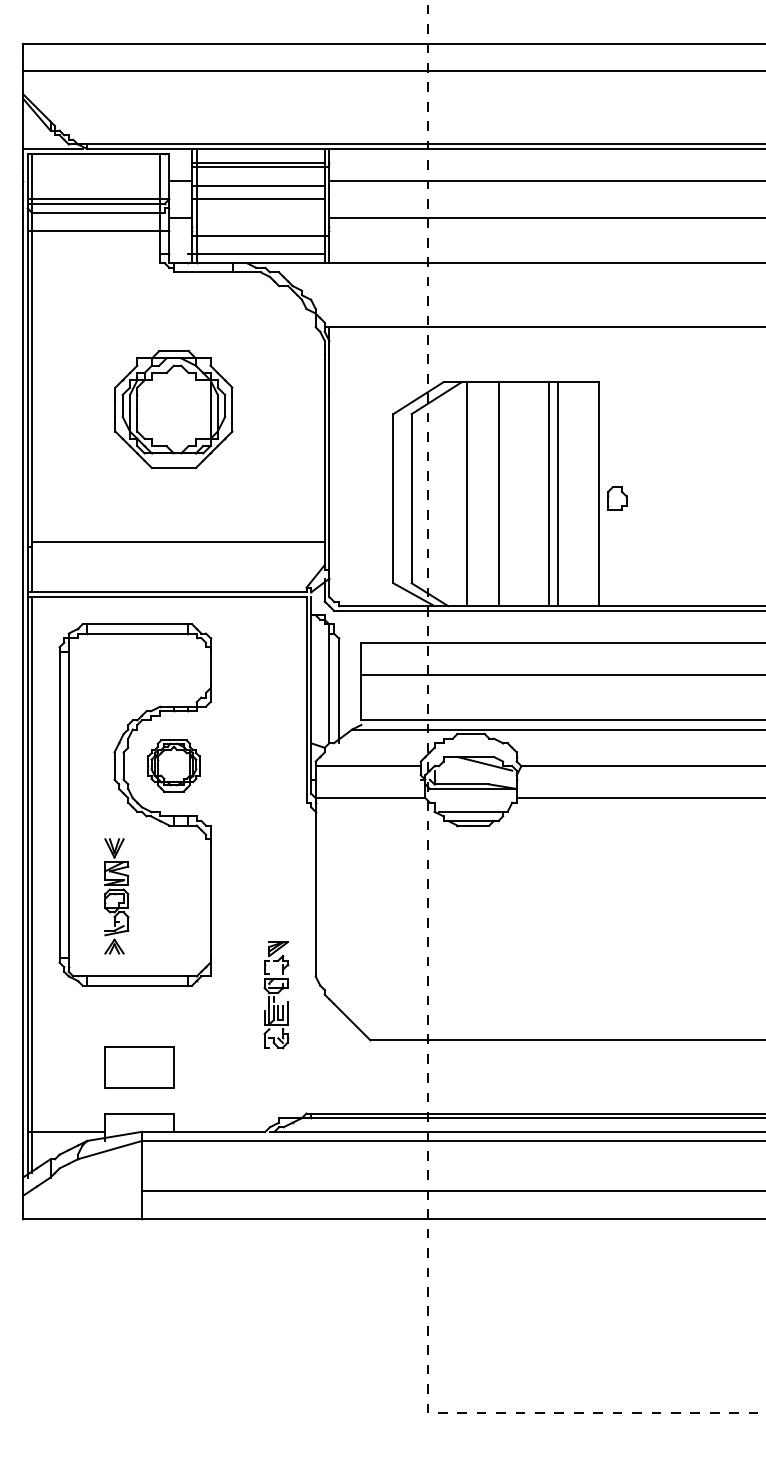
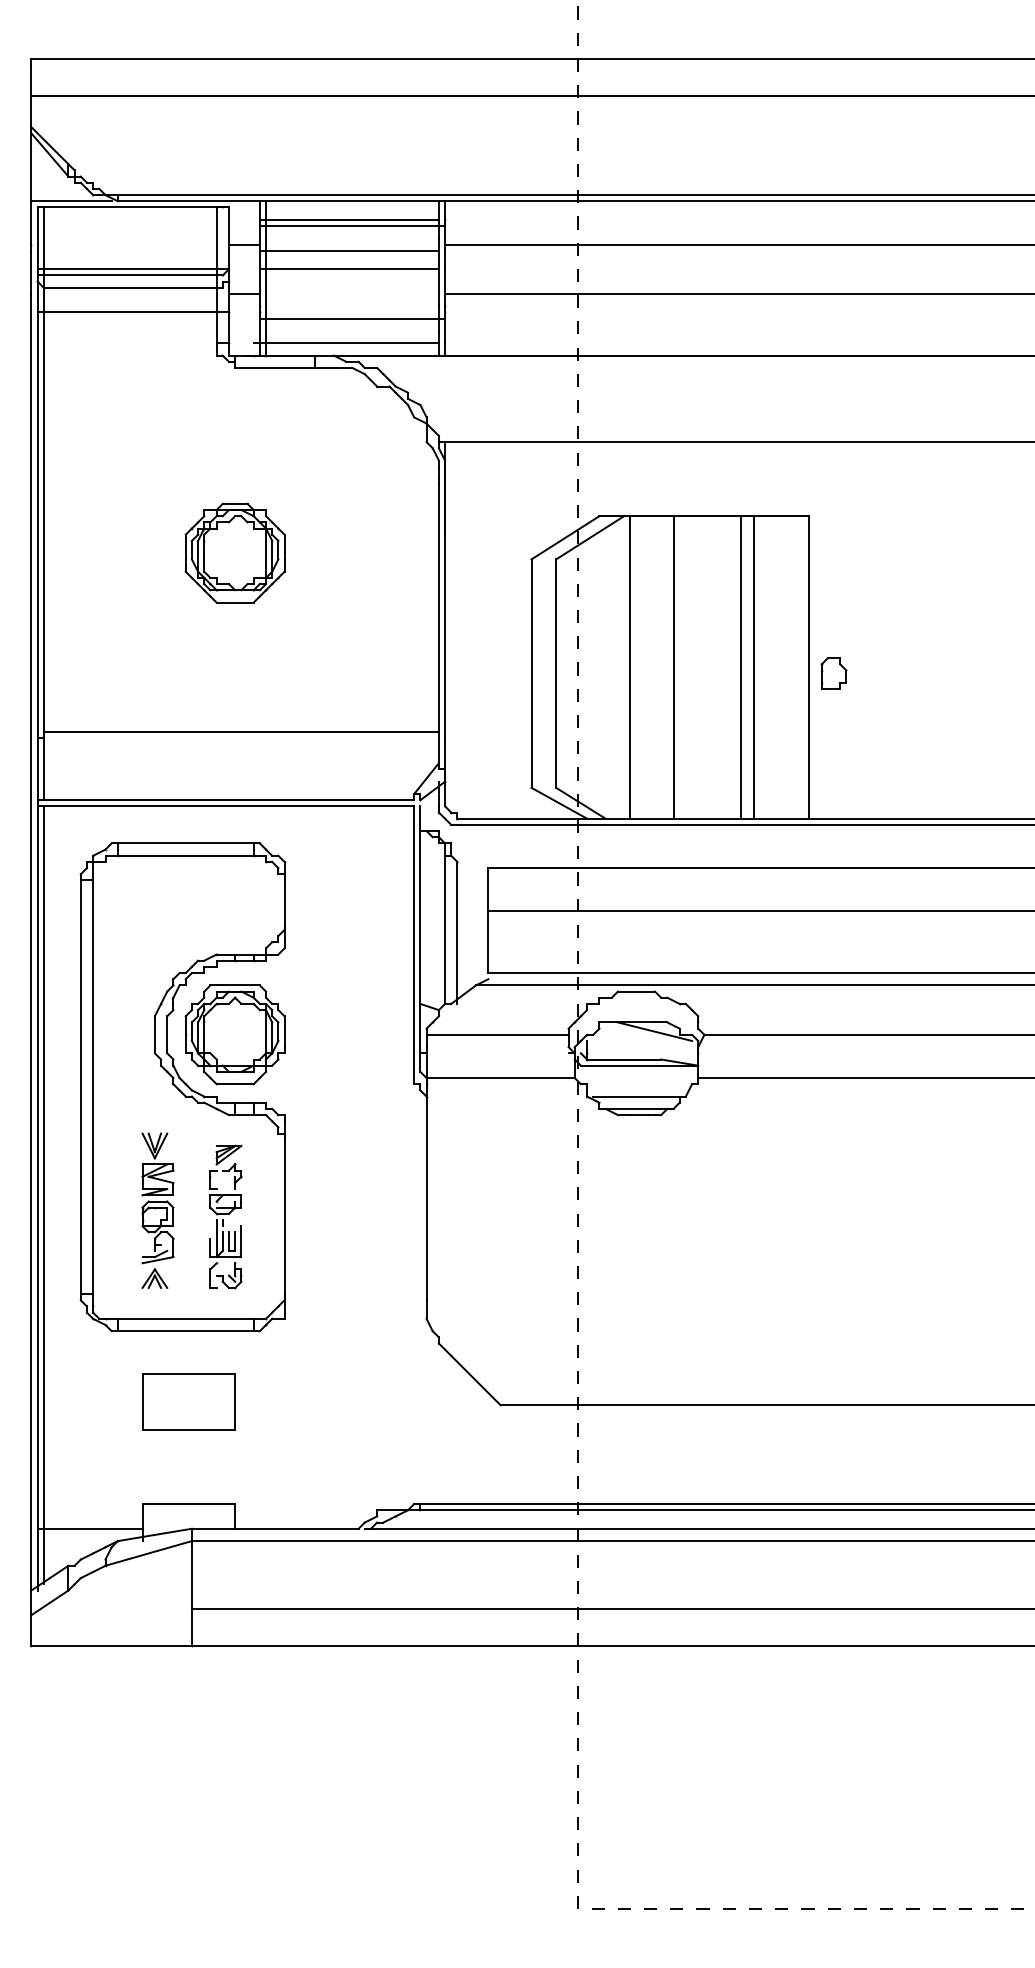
part: (173, 409) -> (234, 553), size x0.62
part: (173, 765) -> (234, 1033), size x1.43
part: (276, 995) -> (226, 1217), moved
part: (139, 1067) -> (188, 1402), moved

